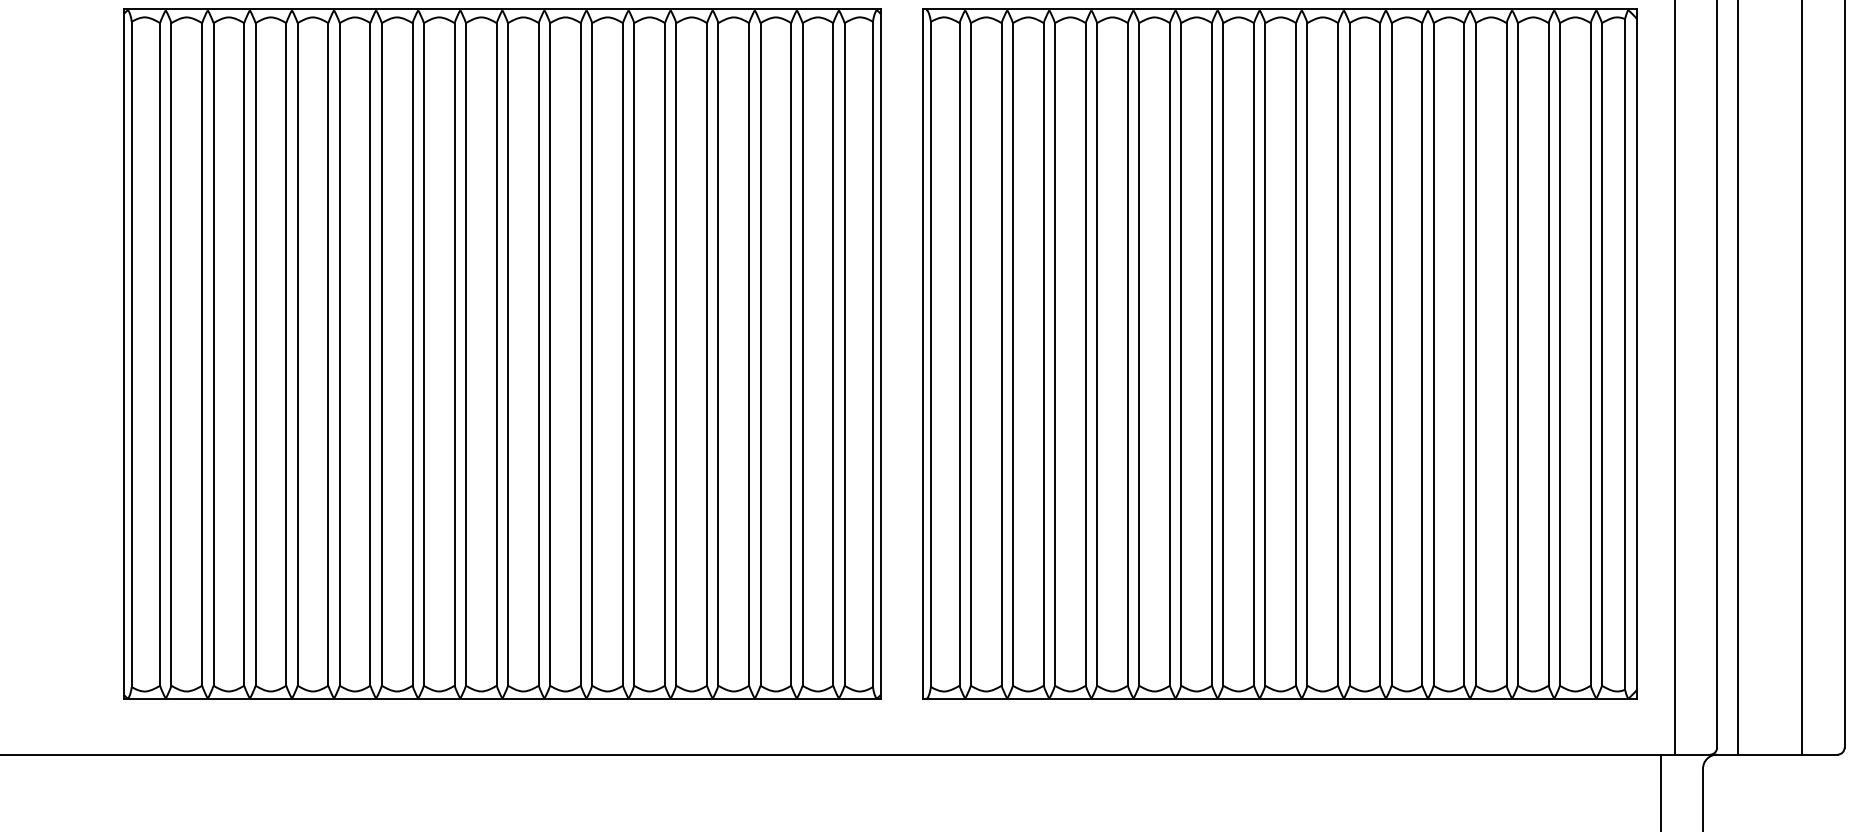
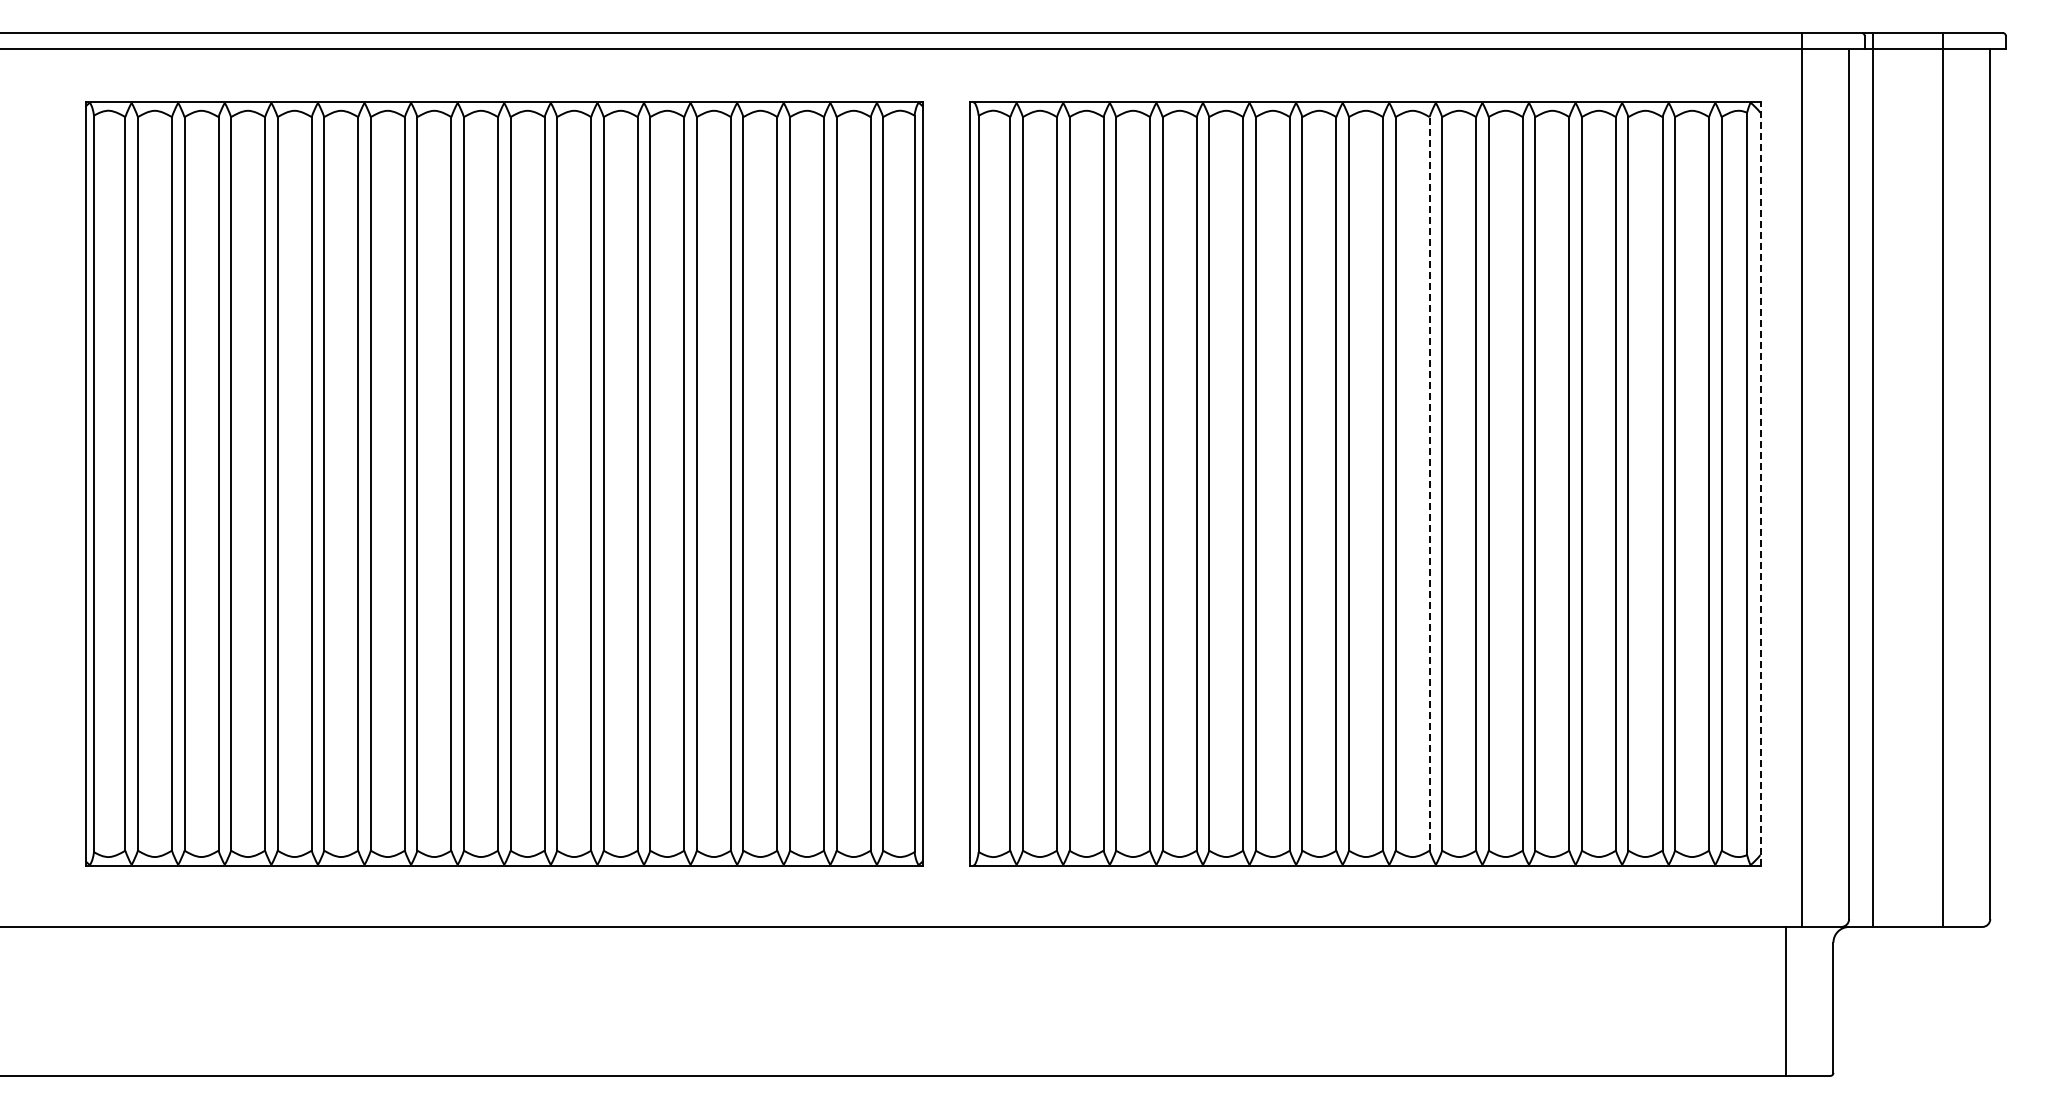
line: (1338, 354) -> (1429, 483), solid -> dashed
line: (1637, 354) -> (1760, 483), solid -> dashed

